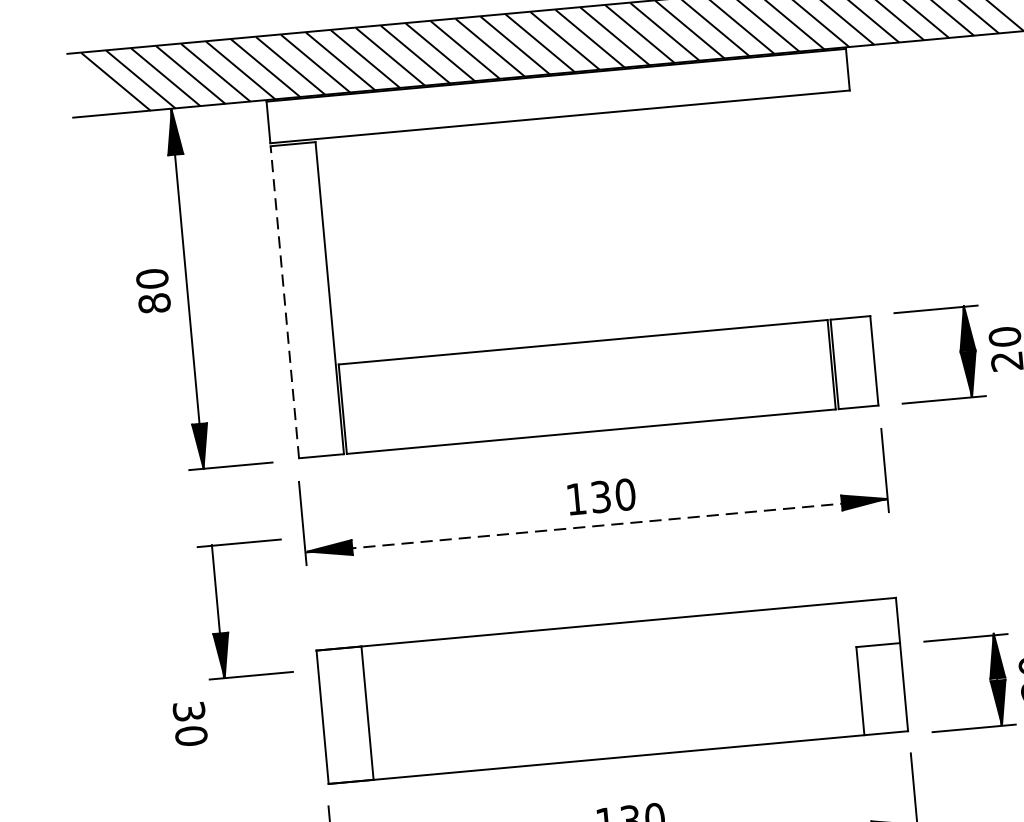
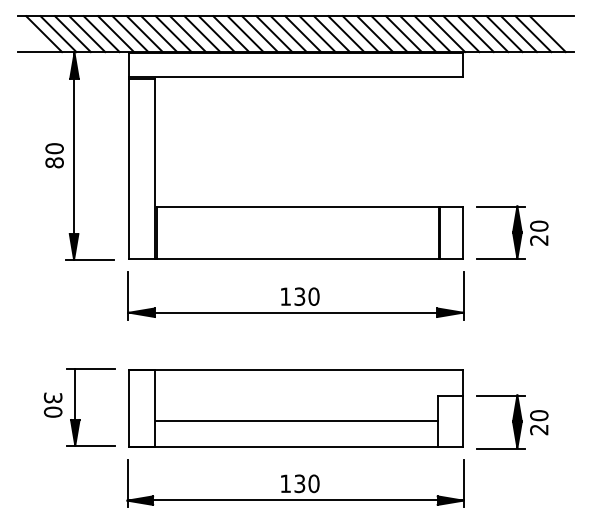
line: (285, 301) -> (129, 168), dashed -> solid
line: (597, 526) -> (296, 313), dashed -> solid
part: (219, 611) -> (75, 407), moved
line: (614, 712) -> (296, 420), added

